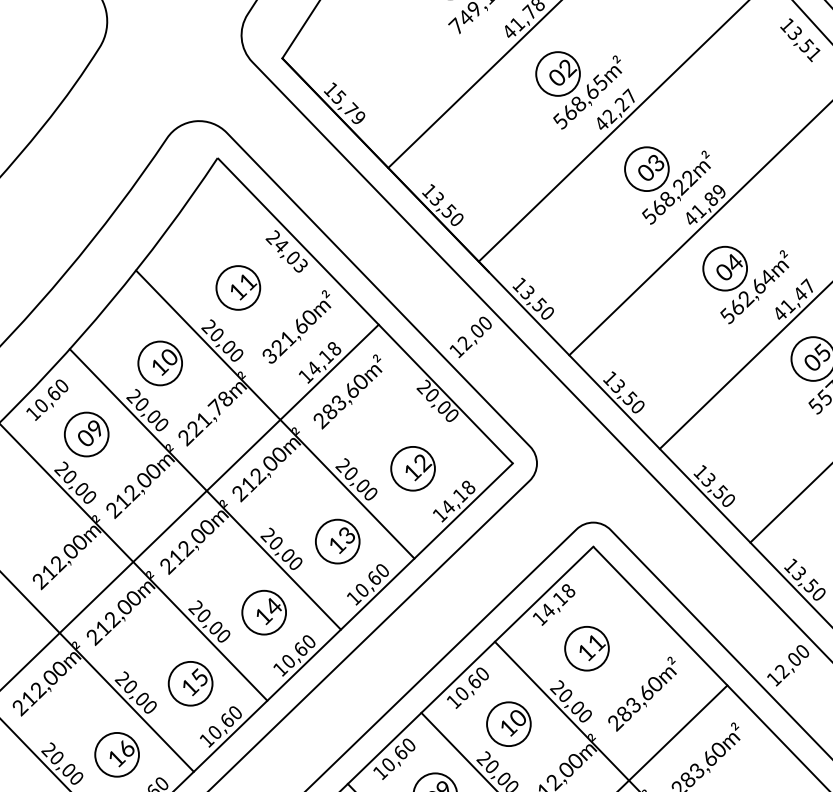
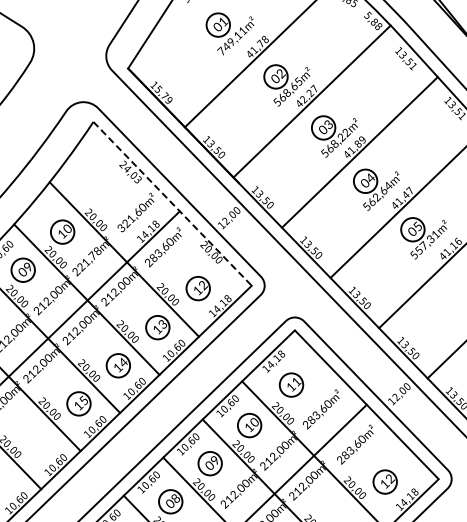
part: (238, 287) -> (104, 191), removed
line: (365, 310) -> (172, 203), solid -> dashed
part: (117, 753) -> (39, 441), removed

